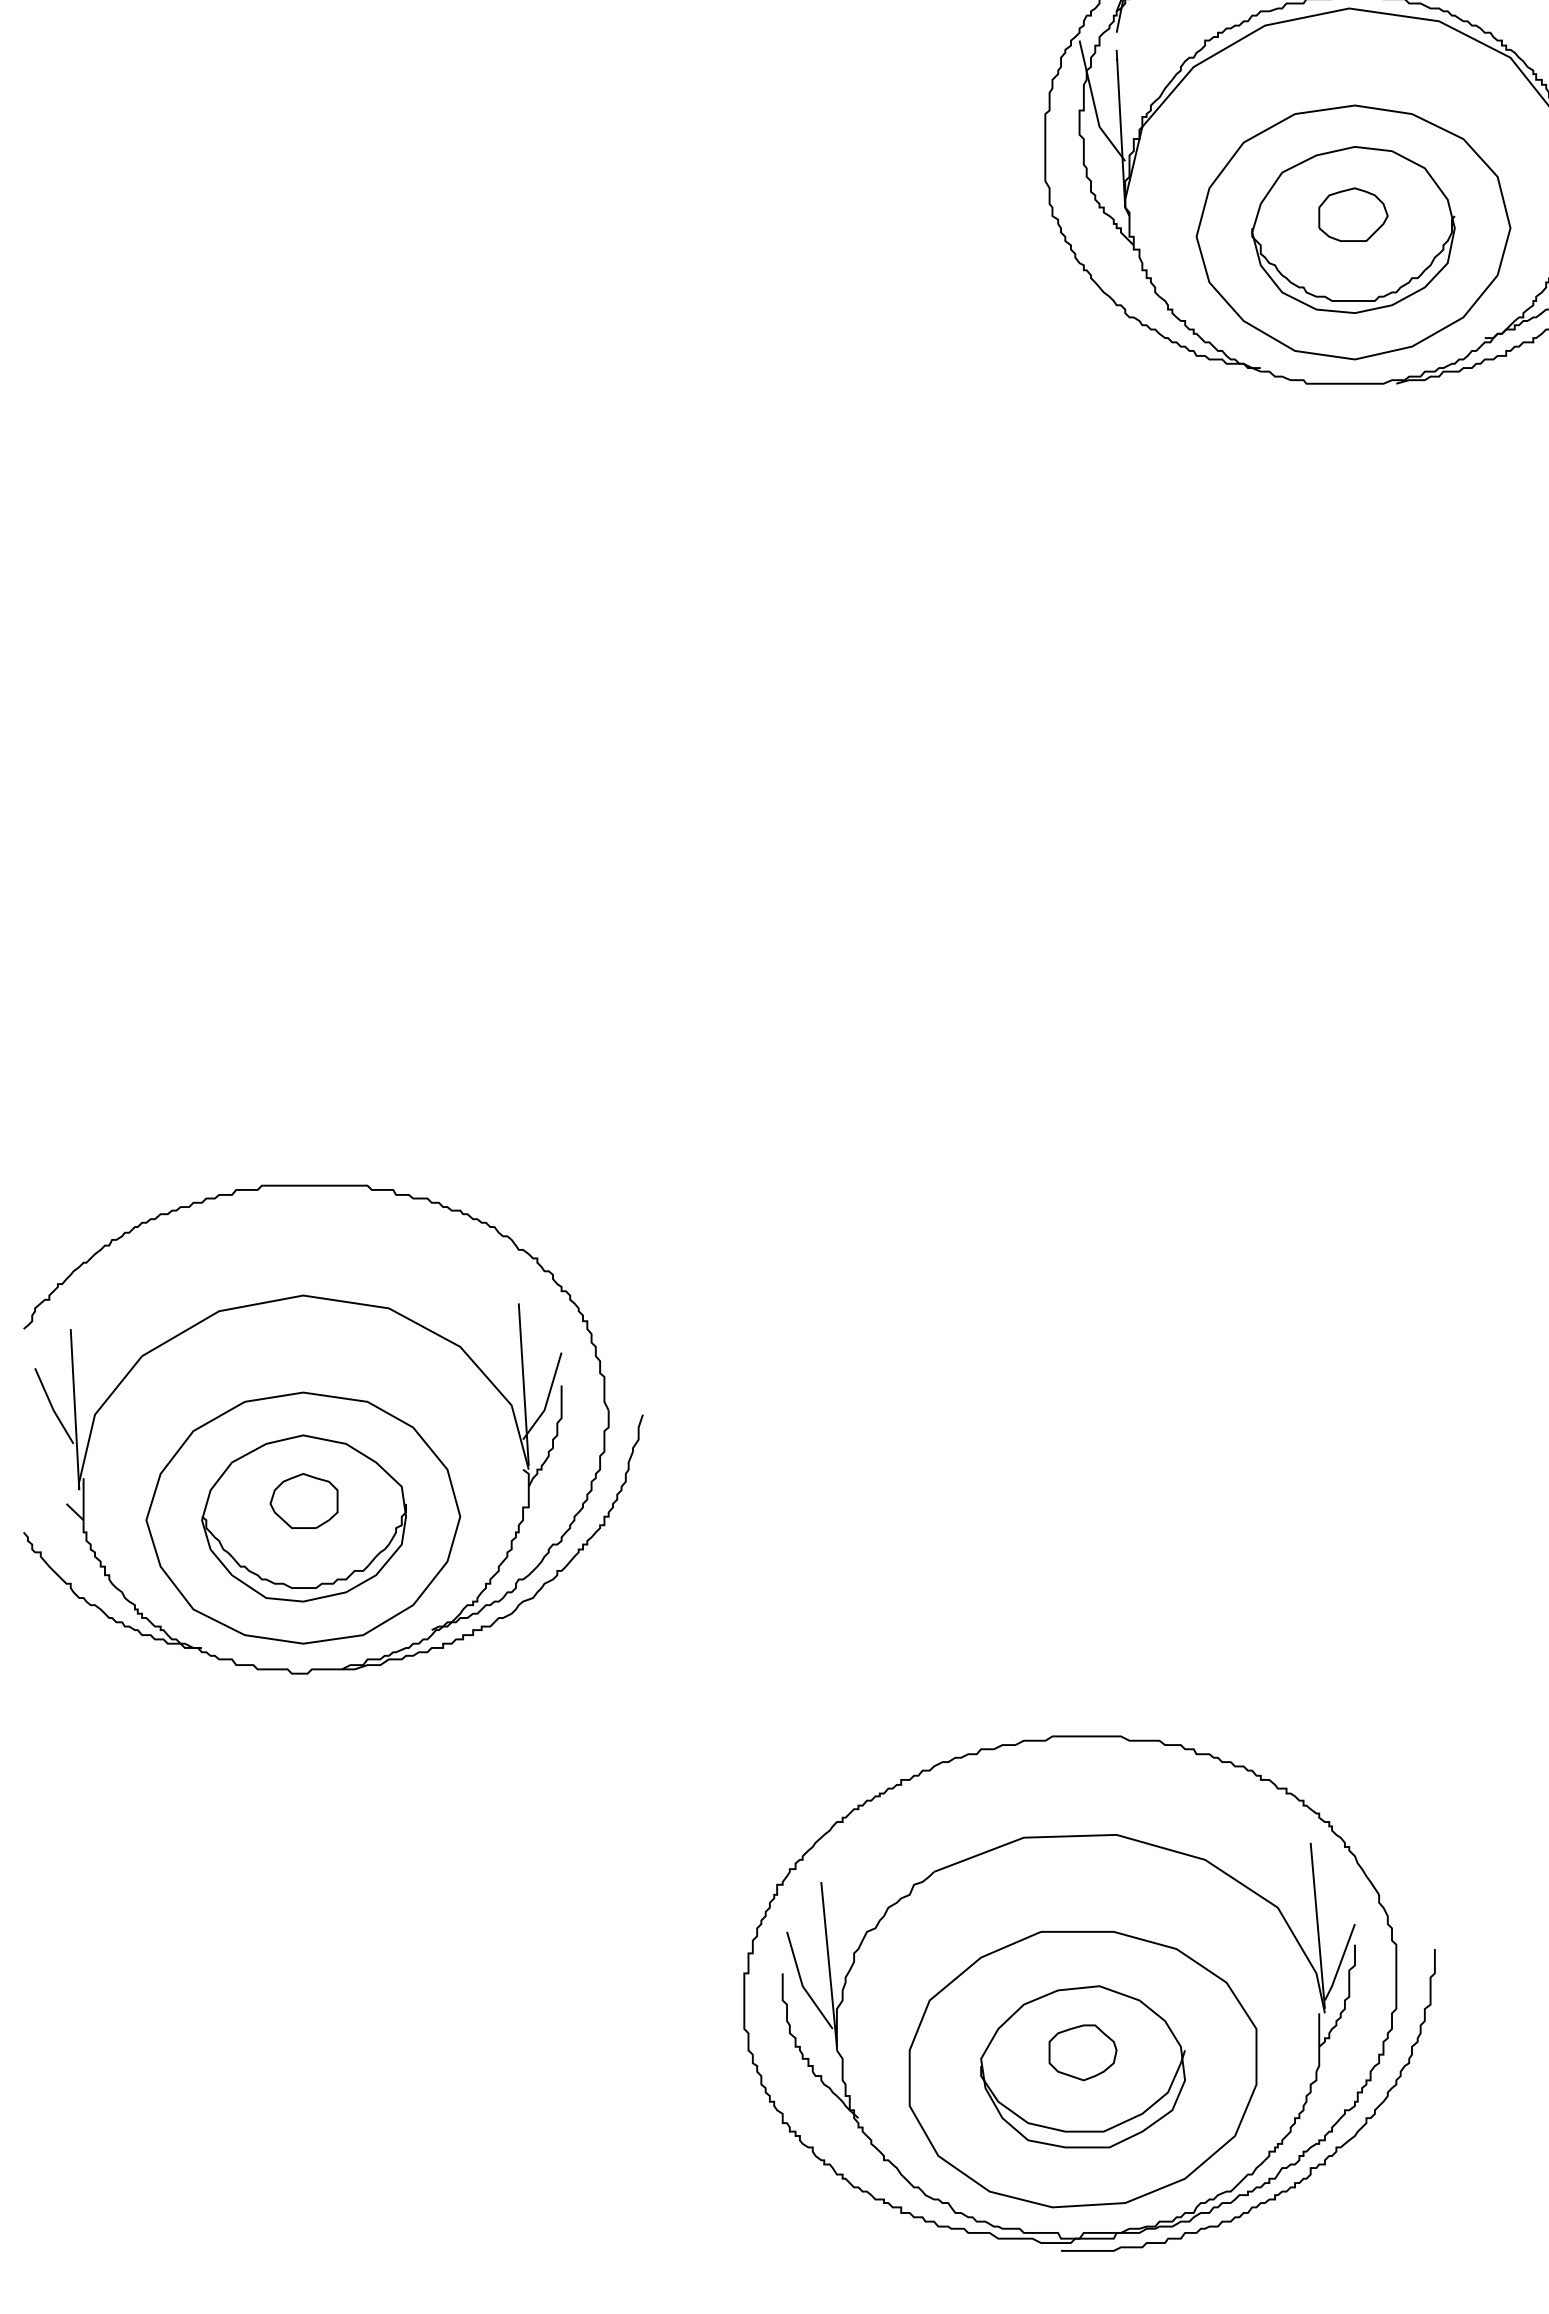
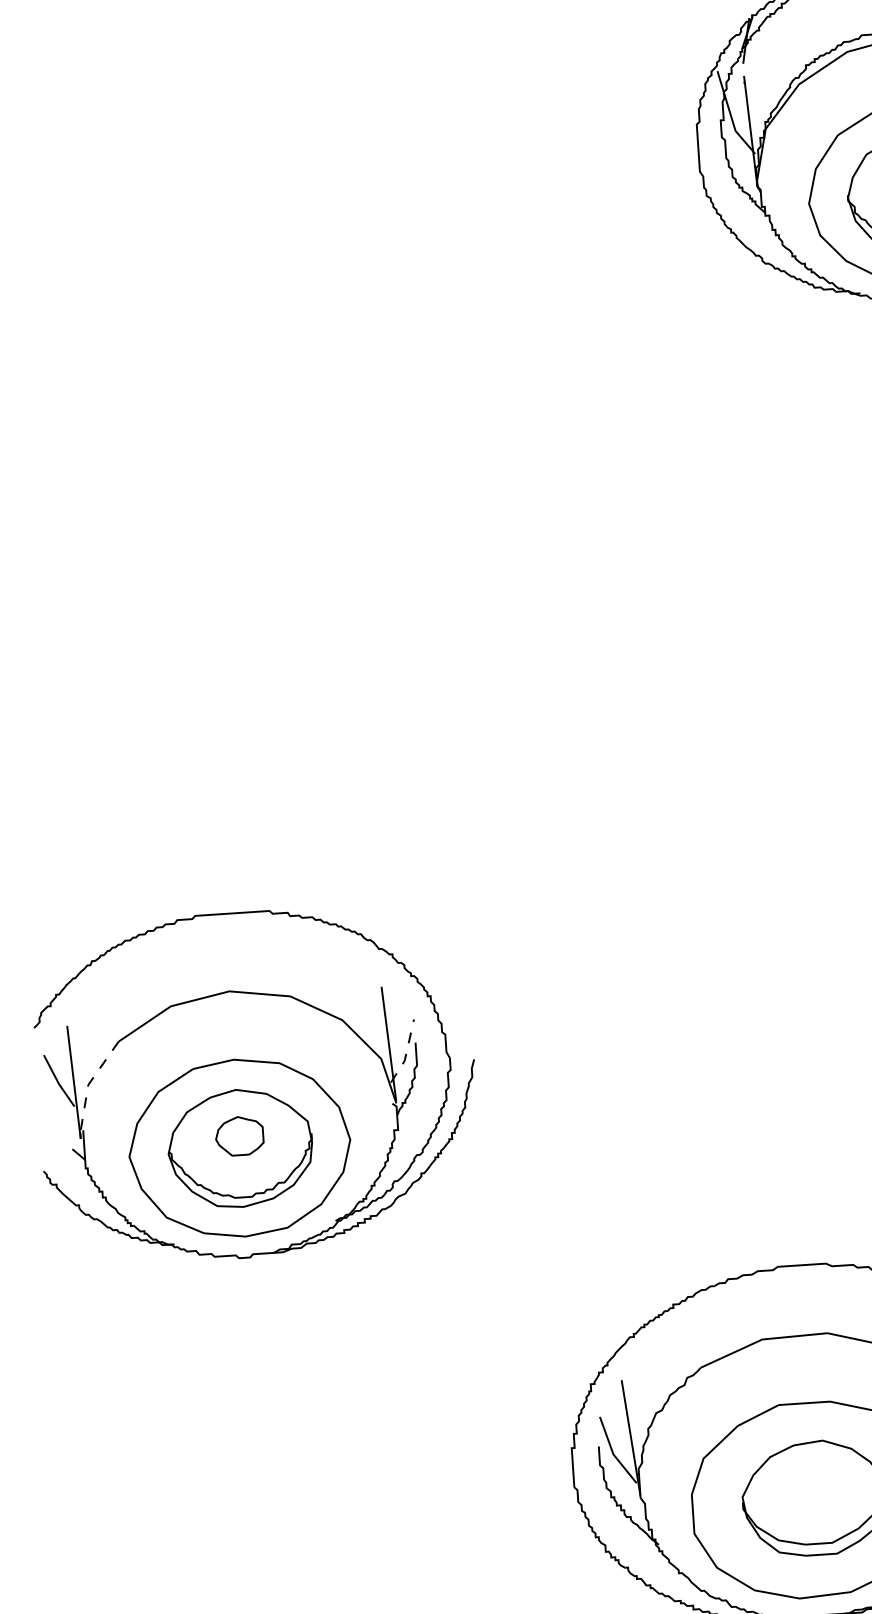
line: (547, 1399) -> (406, 1053), solid -> dashed
line: (96, 1412) -> (89, 1083), solid -> dashed
part: (1082, 2052) -> (813, 1488), removed

